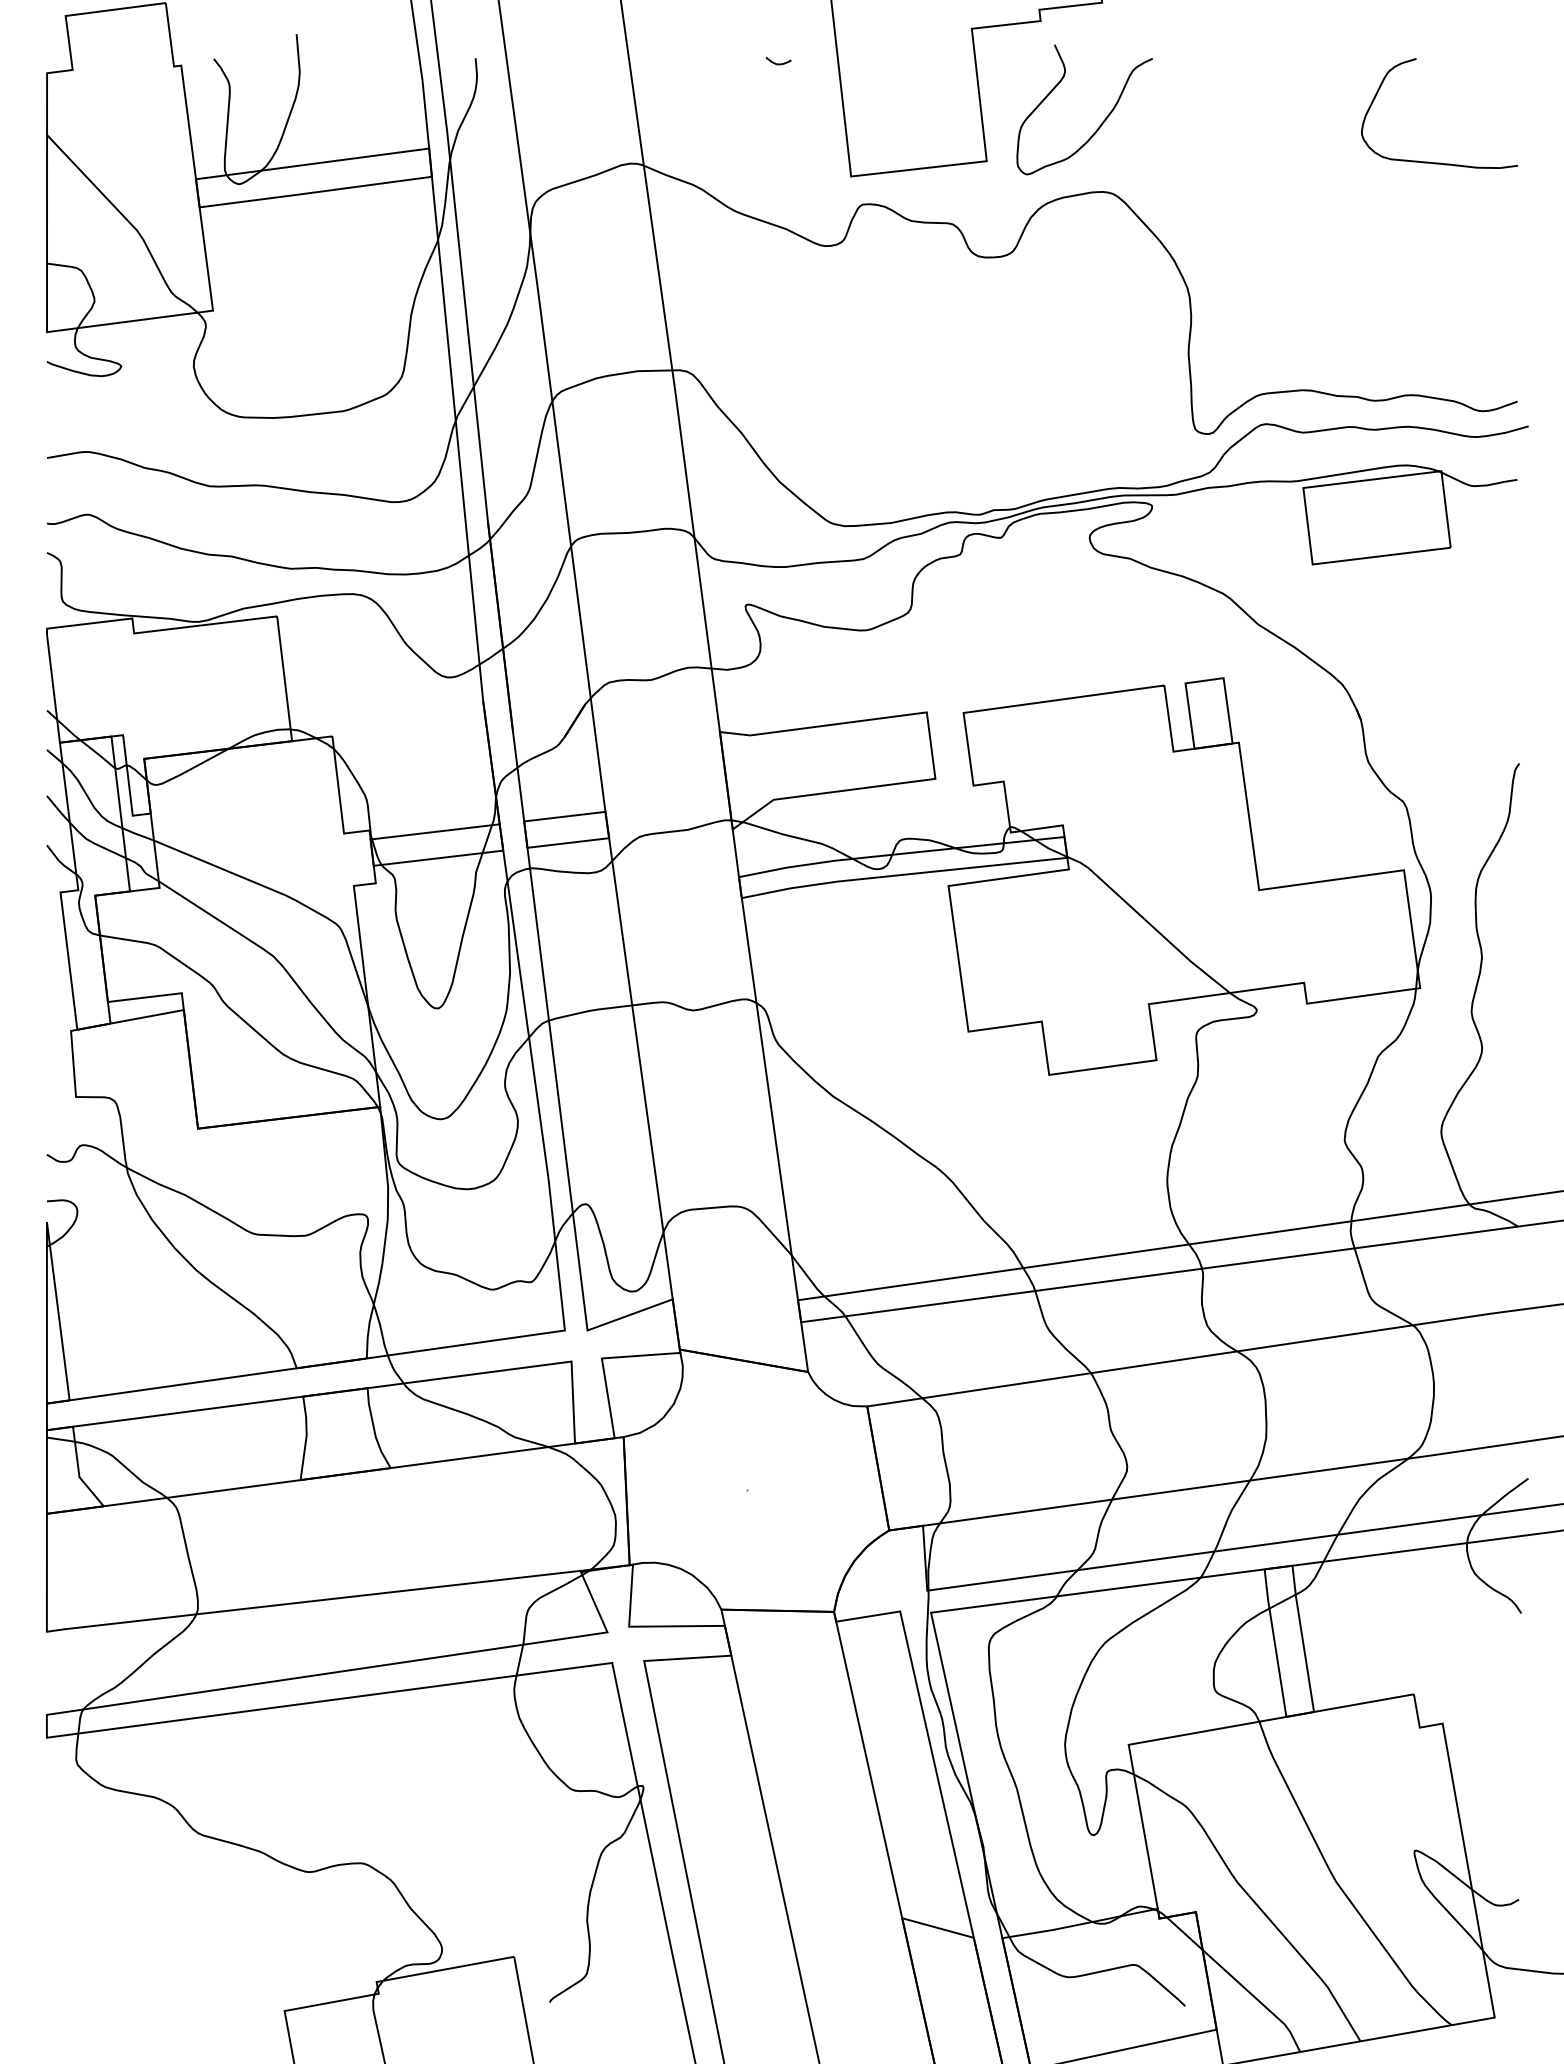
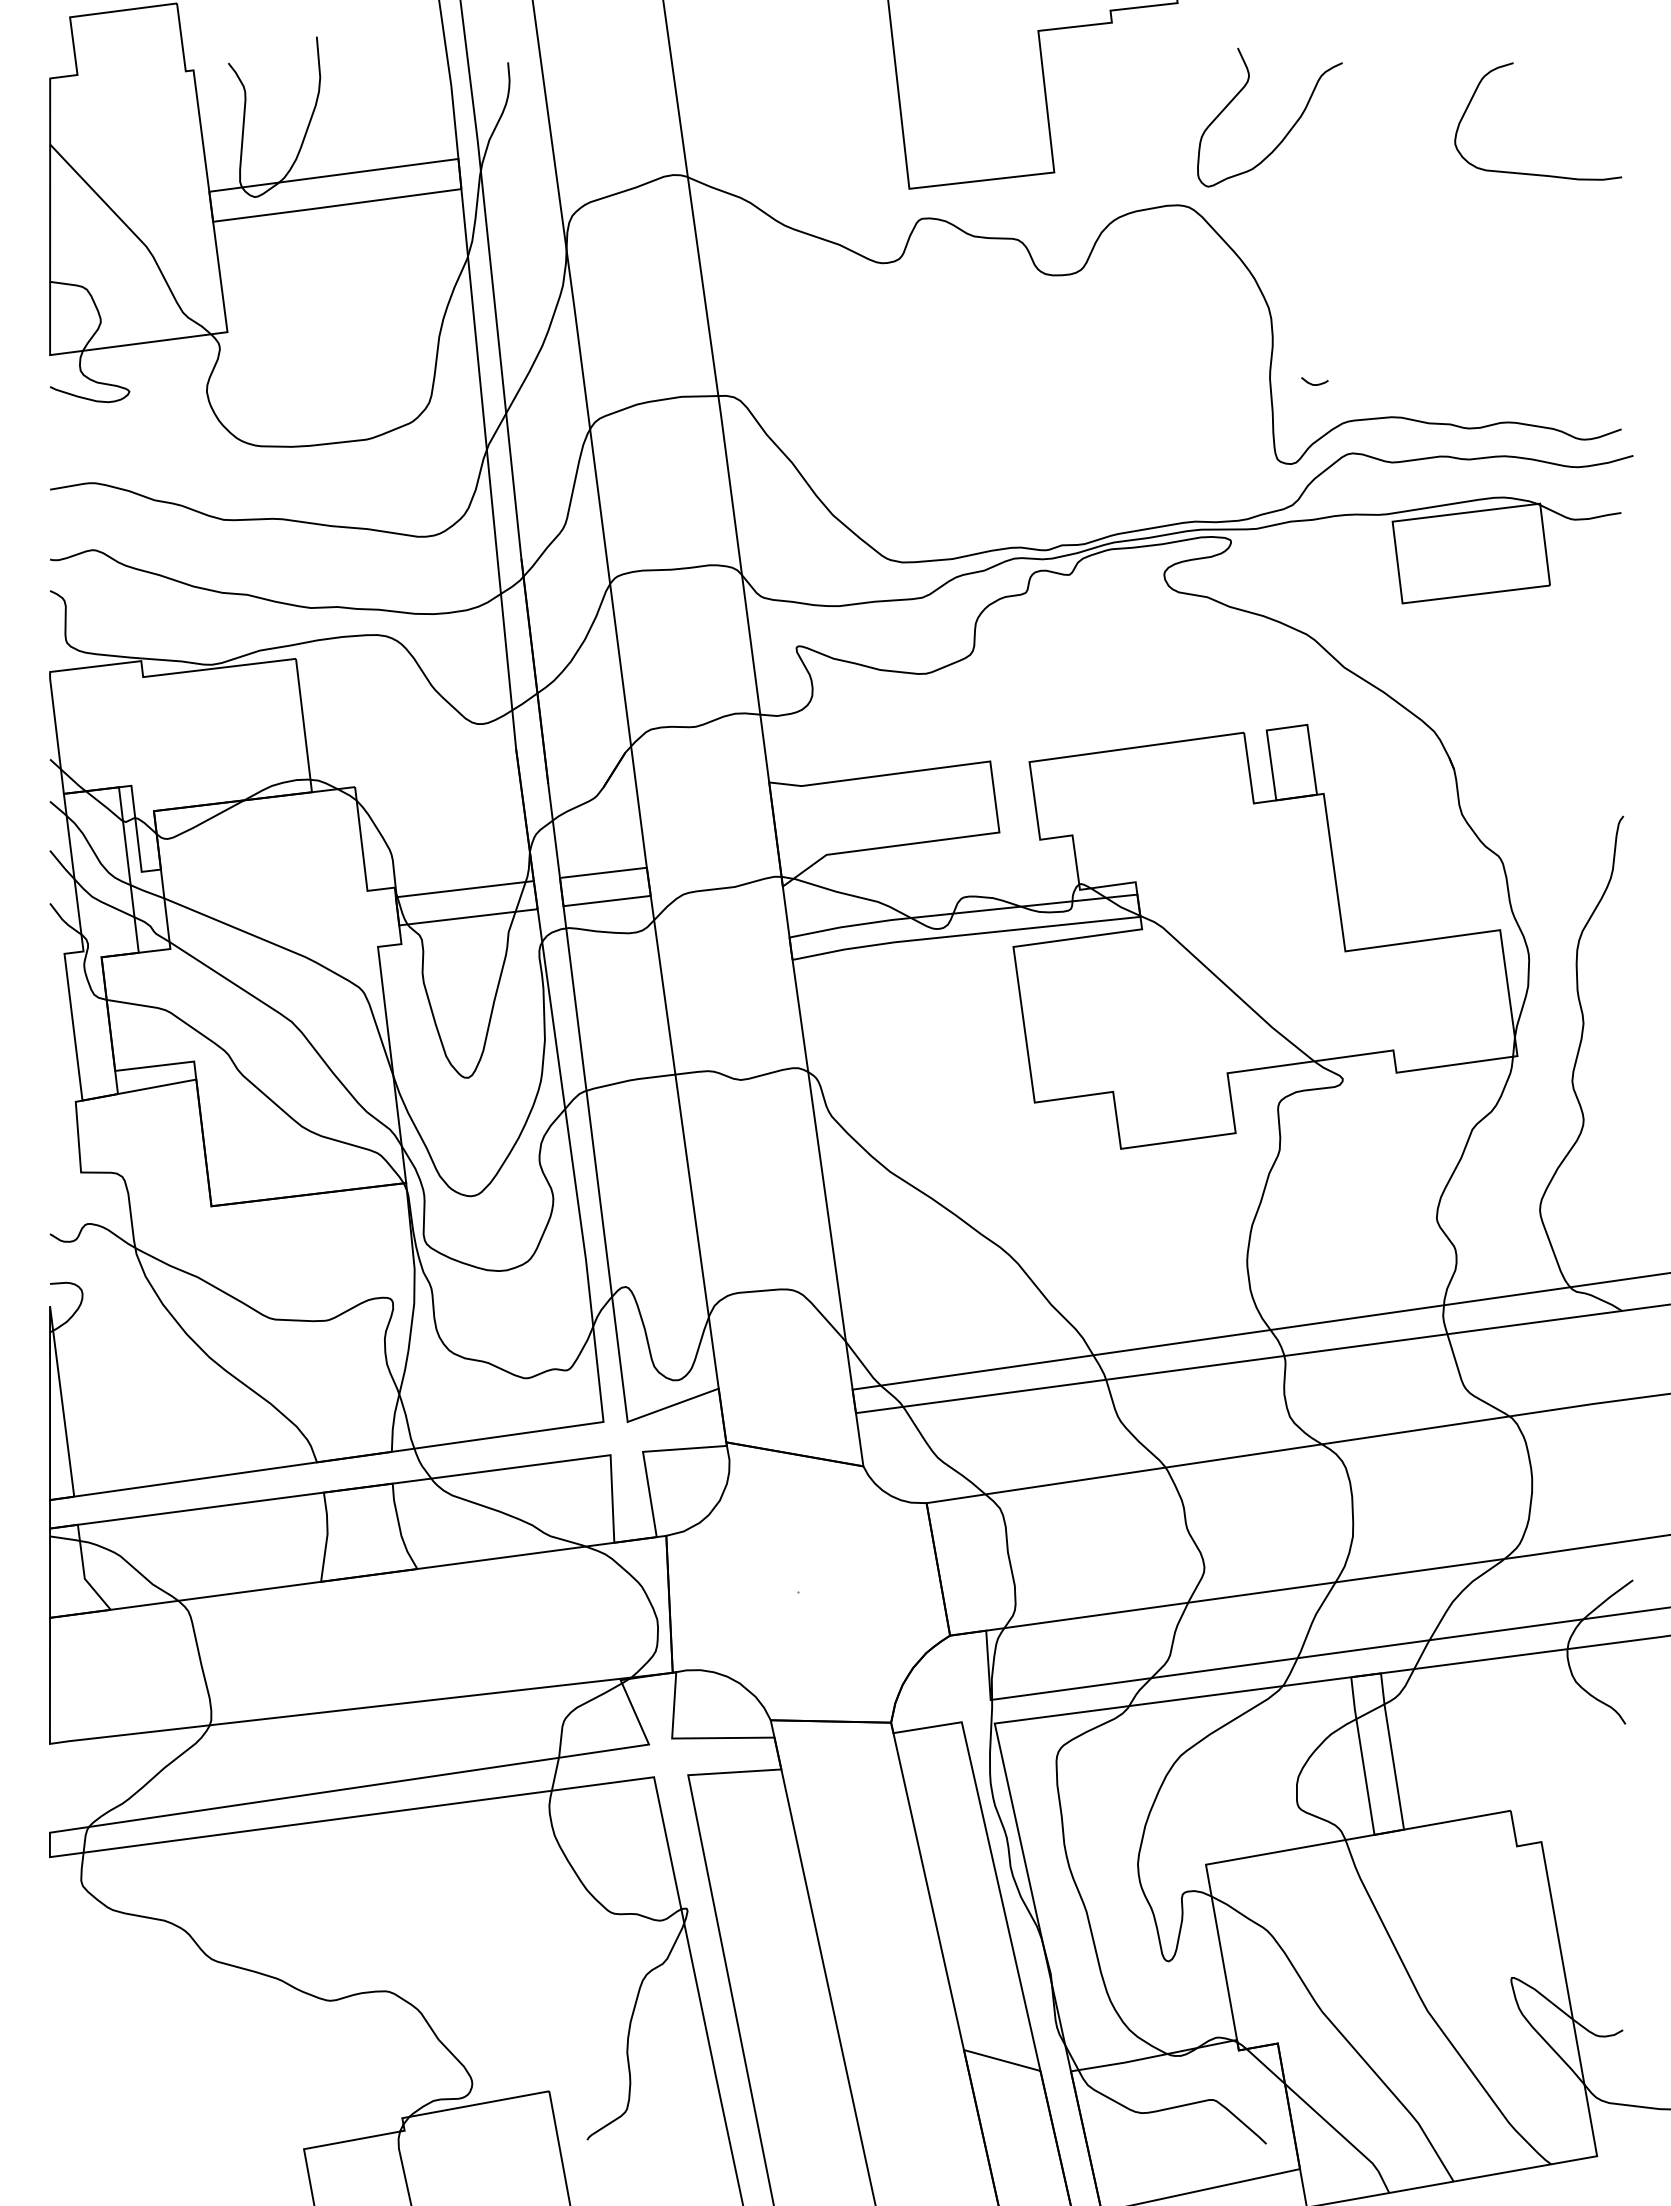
curve: (776, 62) -> (1312, 383), moved
curve: (1102, 120) -> (1289, 129), moved

